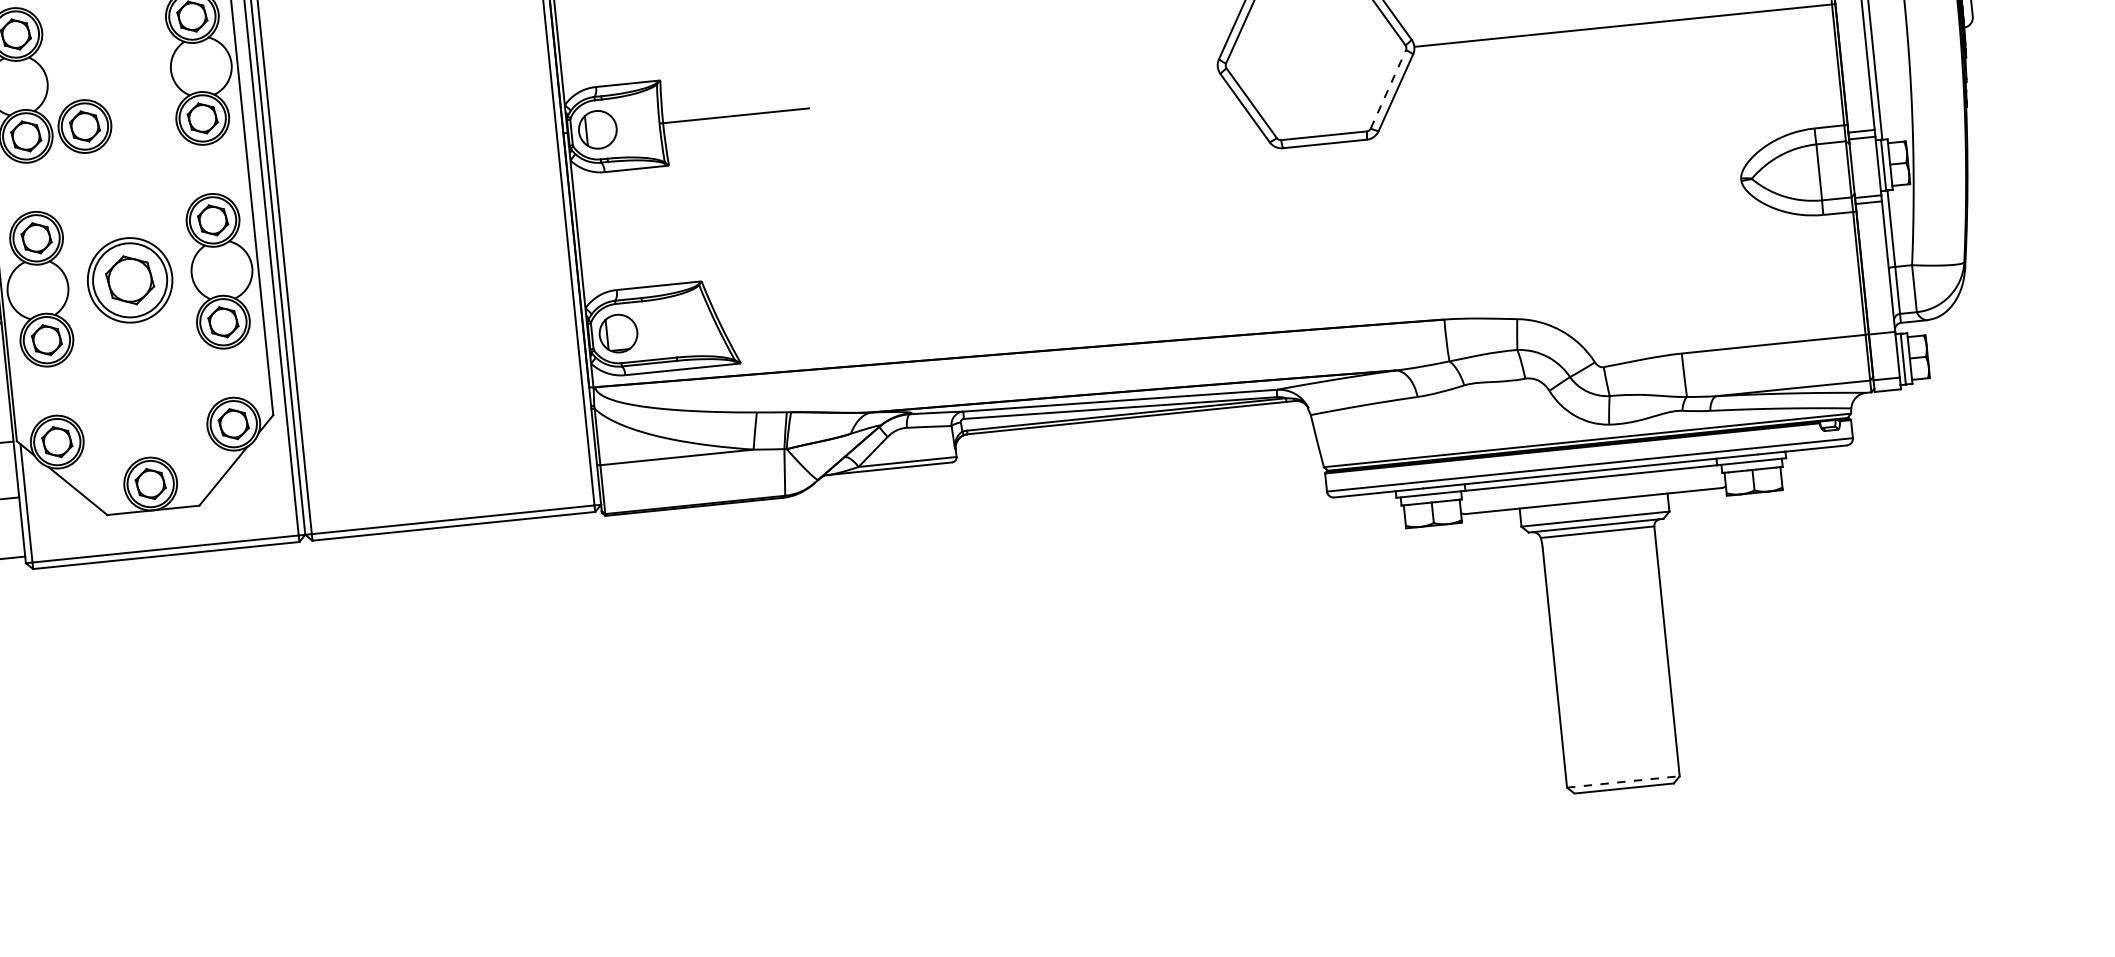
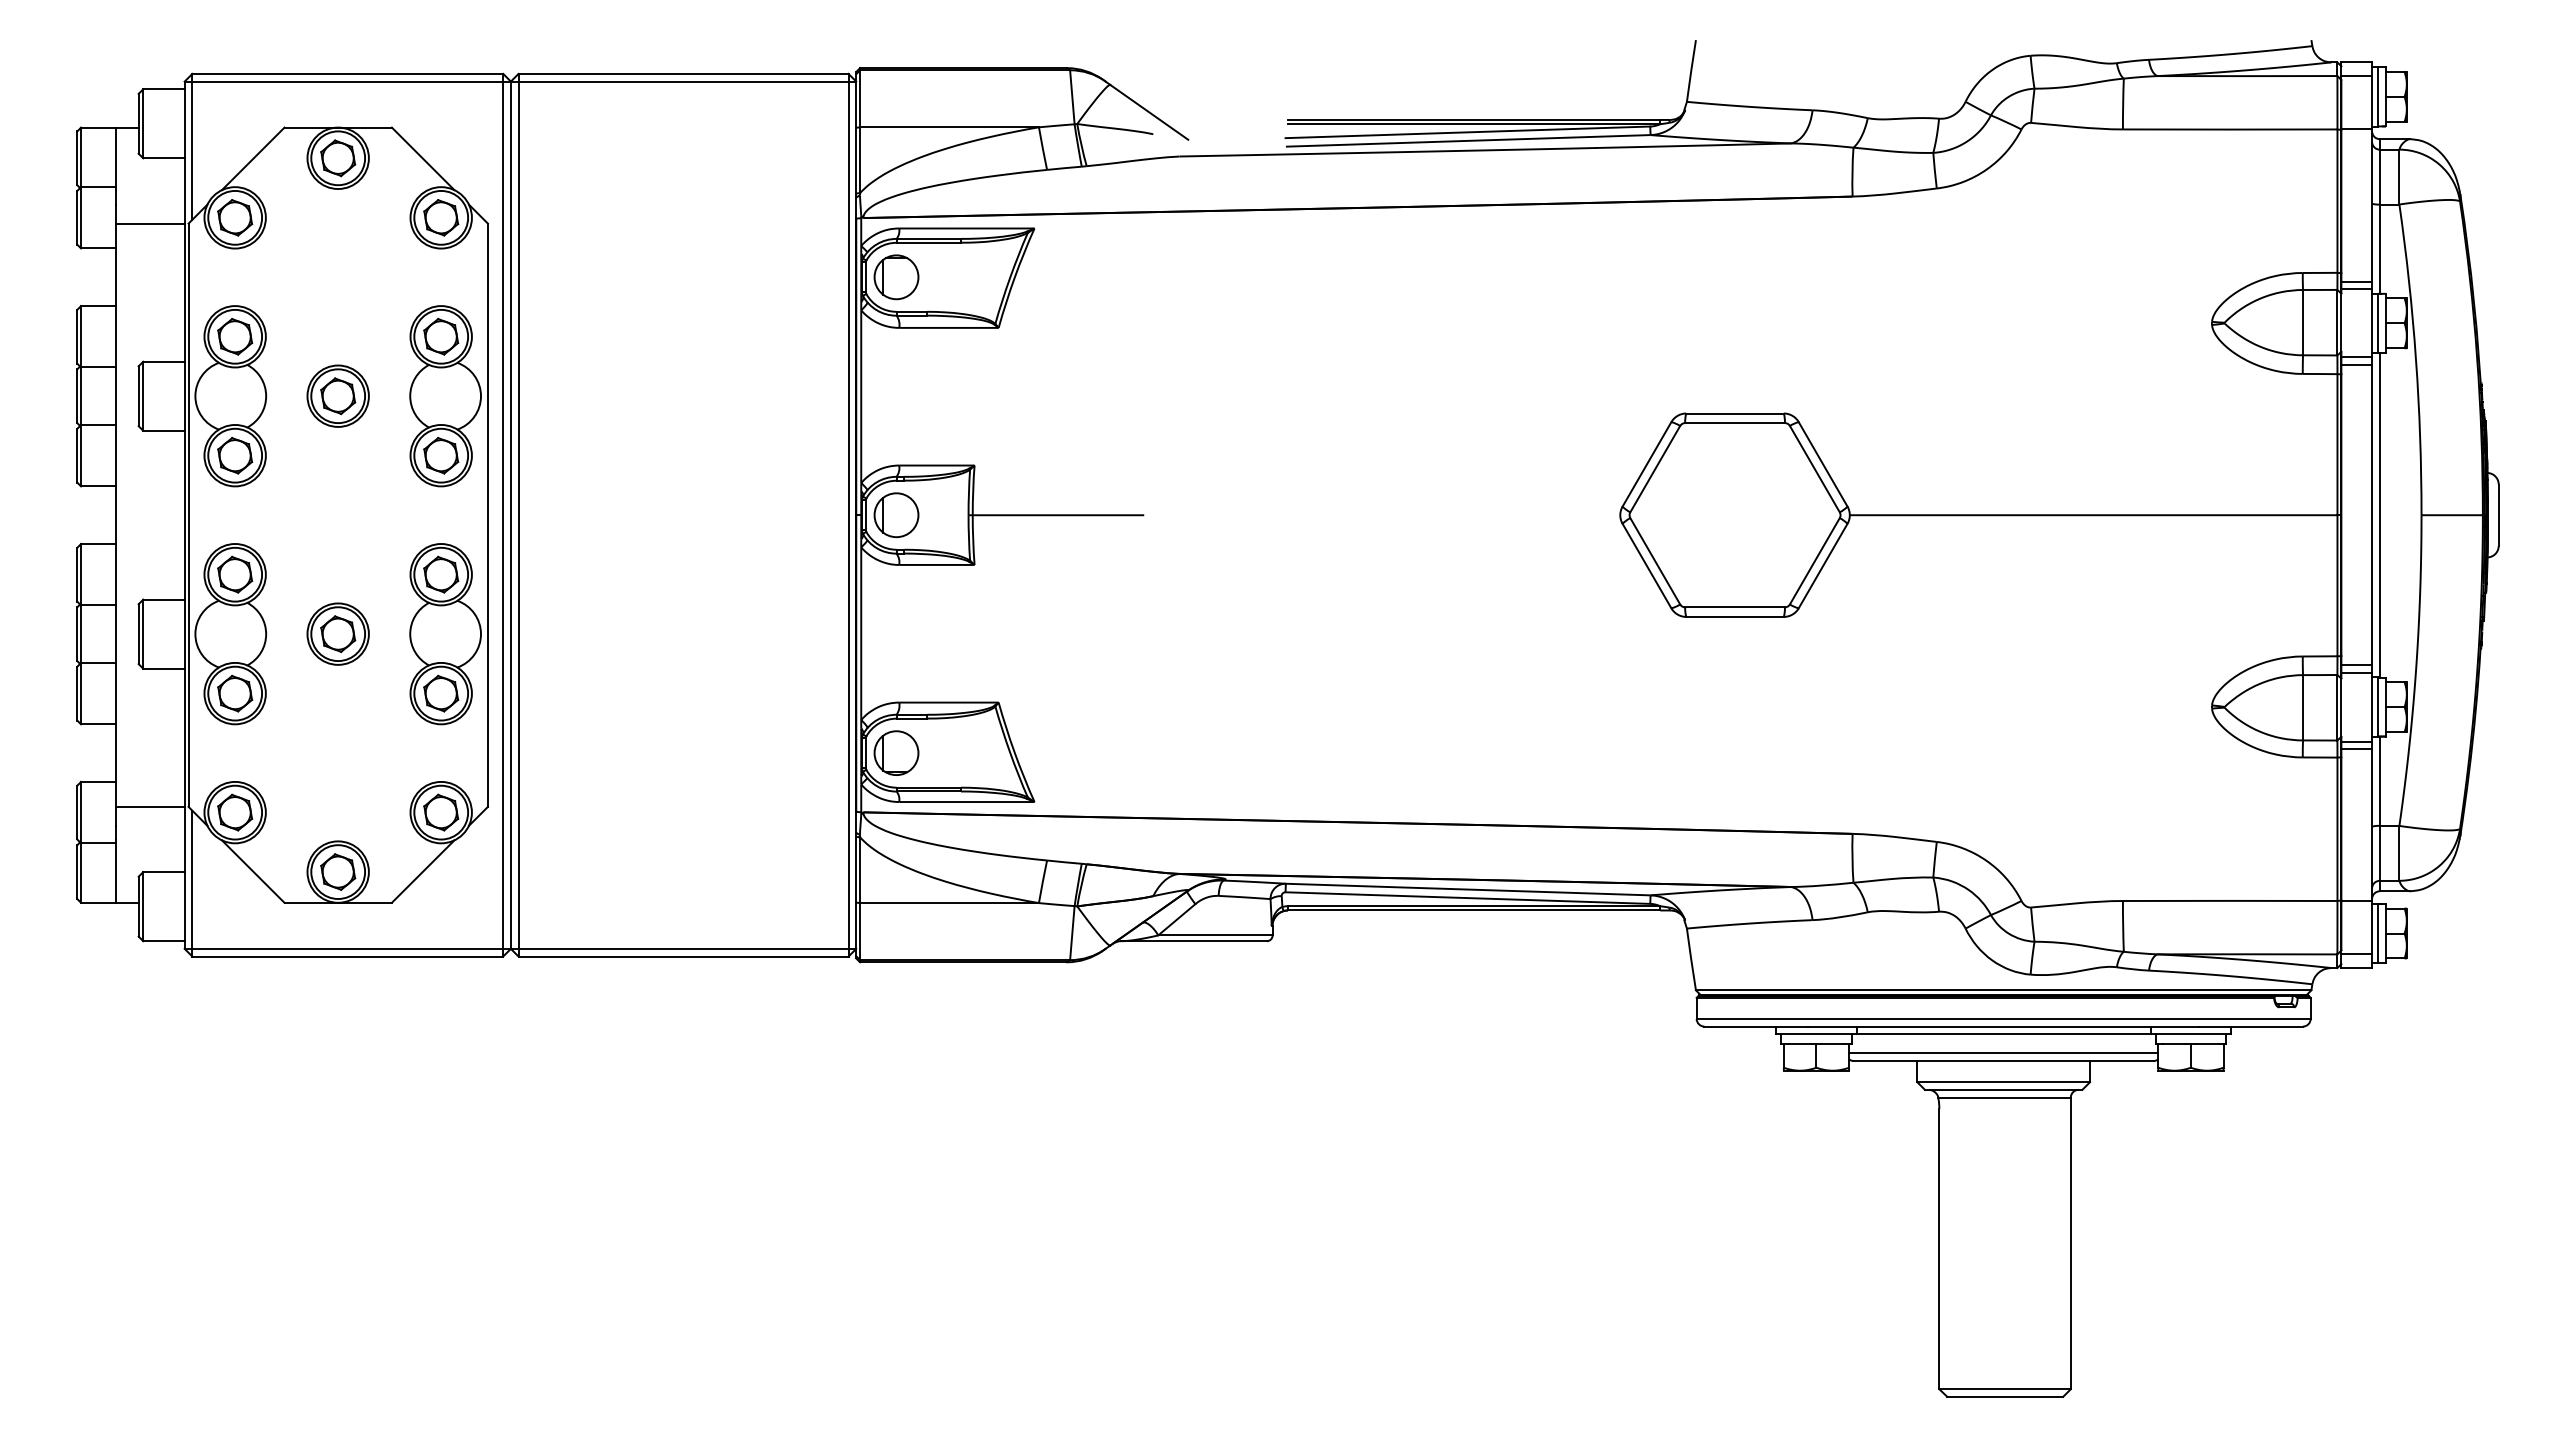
line: (1388, 89) -> (1814, 561), dashed -> solid
part: (84, 125) -> (337, 395), moved
part: (129, 279) -> (337, 633), size x0.62
line: (1592, 494) -> (2003, 1053), added
line: (1623, 782) -> (2005, 1389), dashed -> solid

